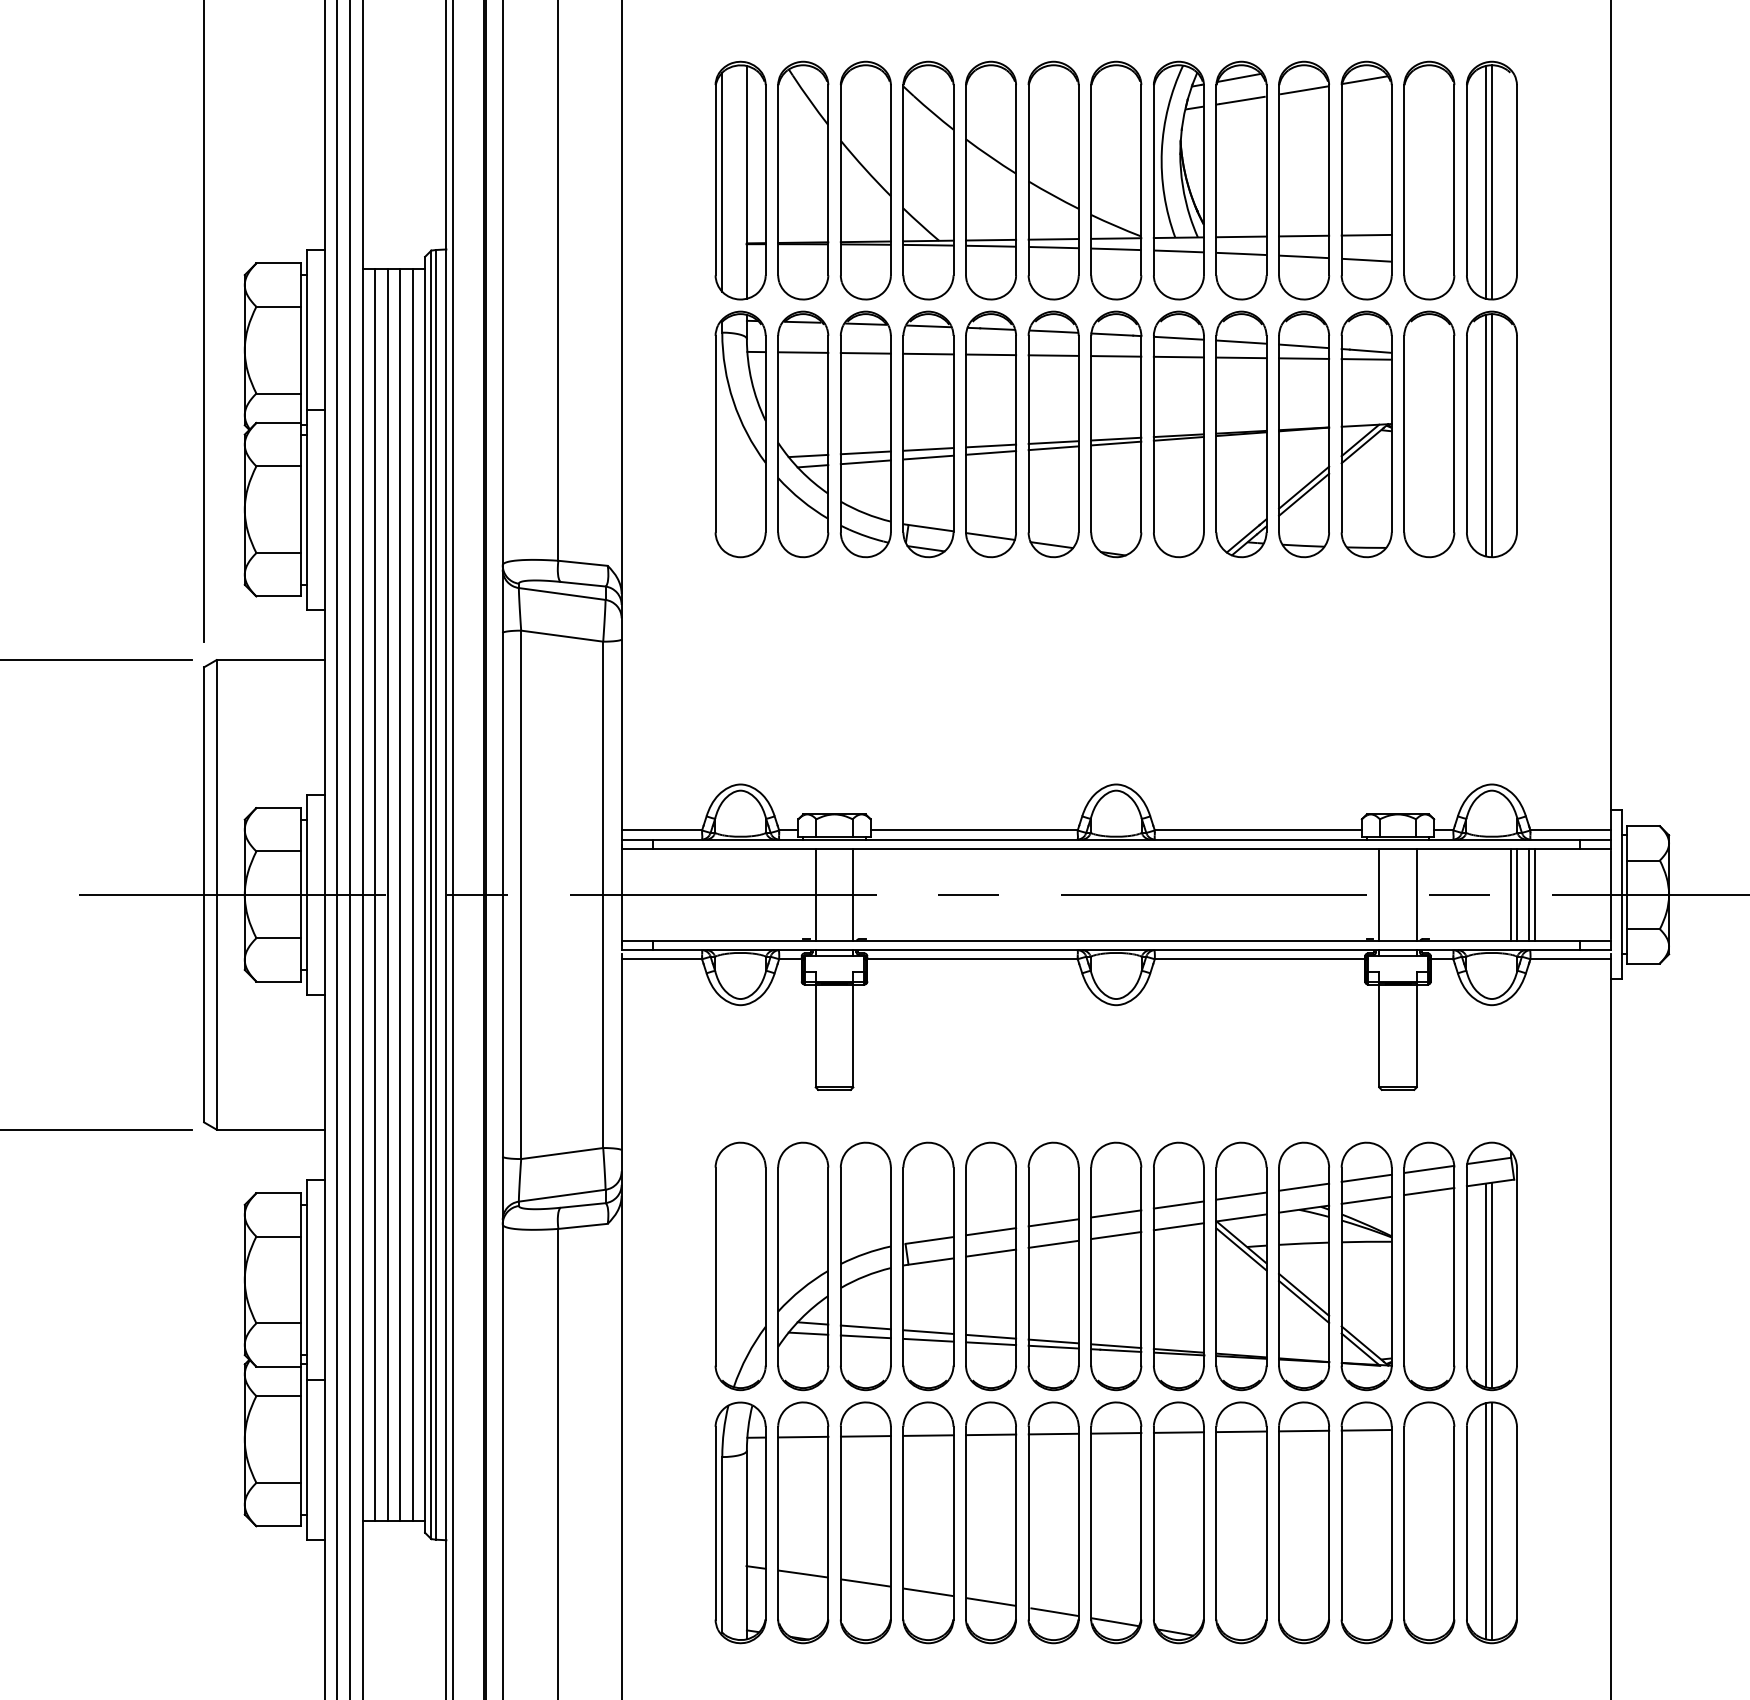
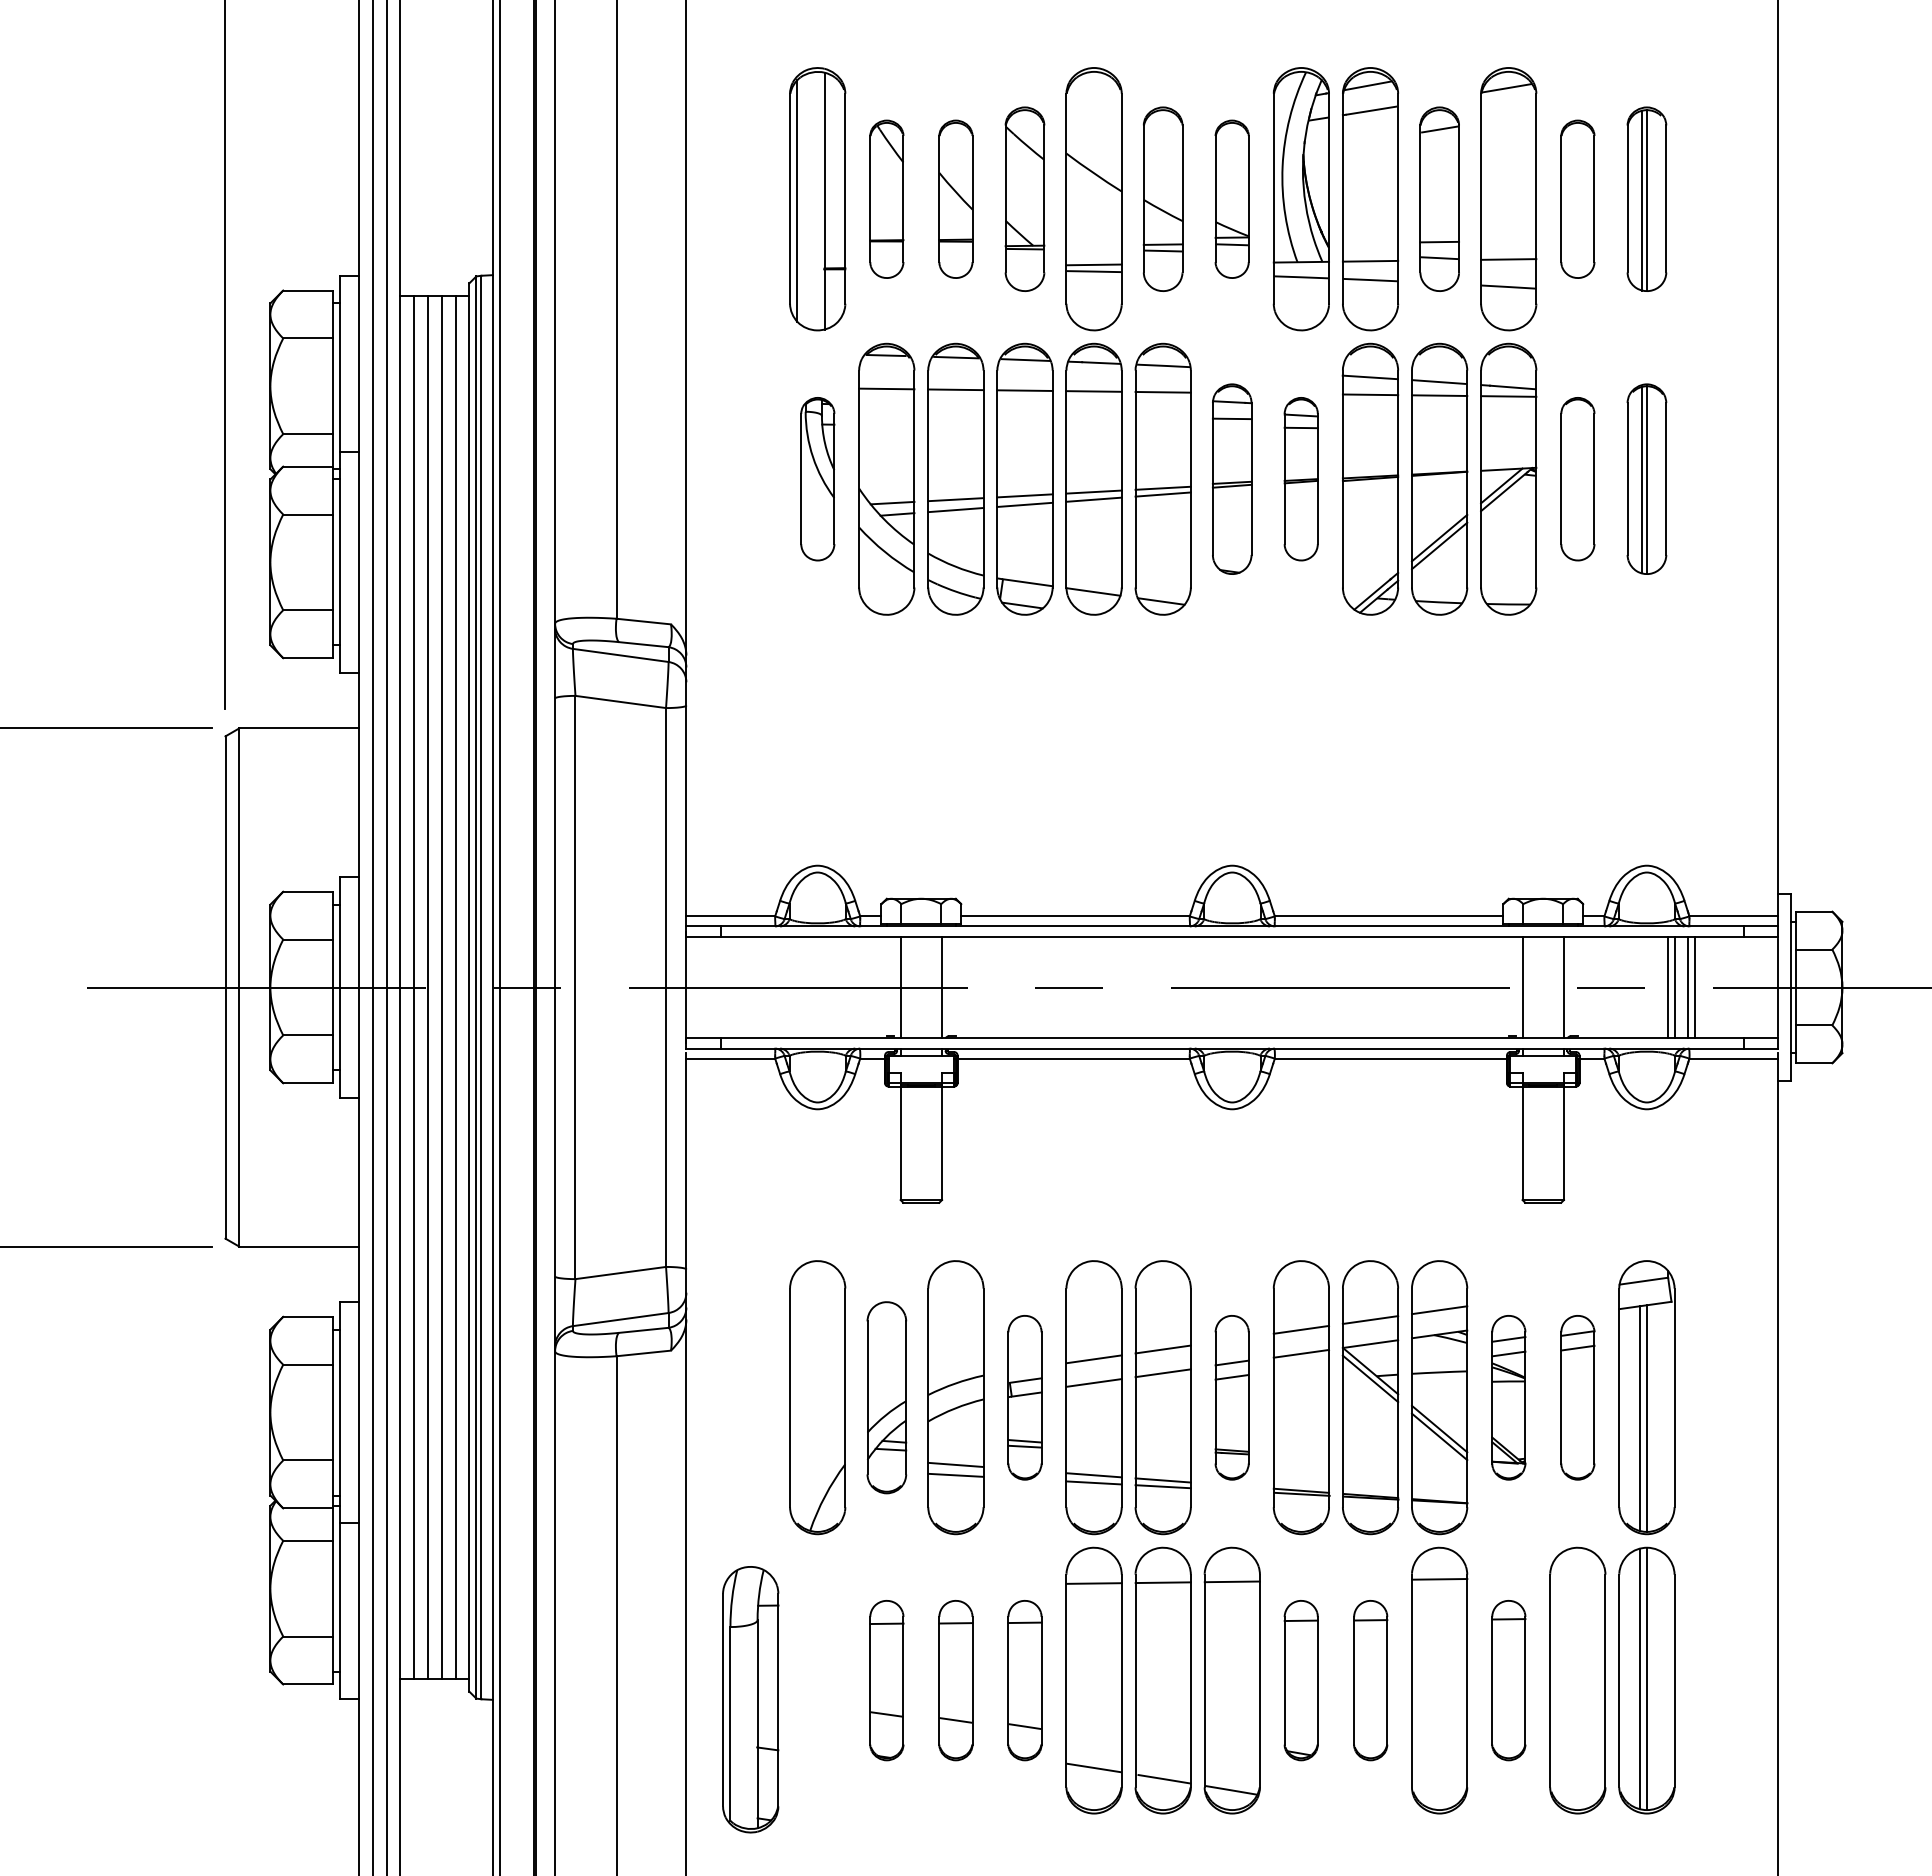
part: (802, 180) -> (886, 199), size x0.6
part: (865, 180) -> (955, 199), size x0.6
part: (928, 180) -> (1024, 199), size x0.7
part: (1053, 180) -> (1162, 199), size x0.7
part: (1115, 180) -> (1231, 199), size x0.6
part: (1303, 180) -> (1439, 199), size x0.7
part: (1429, 180) -> (1577, 199), size x0.6
part: (1491, 180) -> (1646, 199), size x0.7
part: (740, 433) -> (817, 478), size x0.6
part: (1115, 433) -> (1231, 478), size x0.7
part: (1178, 433) -> (1300, 478), size x0.6
part: (1429, 433) -> (1577, 478), size x0.6
part: (1491, 433) -> (1646, 478), size x0.7
part: (802, 1266) -> (886, 1397), size x0.7
part: (928, 1266) -> (1024, 1397), size x0.6
part: (1115, 1266) -> (1231, 1397), size x0.6
part: (1366, 1266) -> (1508, 1397), size x0.6
part: (1429, 1266) -> (1577, 1397), size x0.6
part: (740, 1522) -> (750, 1699), moved
part: (802, 1522) -> (886, 1680), size x0.6
part: (865, 1522) -> (955, 1680), size x0.6
part: (928, 1522) -> (1024, 1680), size x0.6
part: (1178, 1522) -> (1300, 1680), size x0.6
part: (1241, 1522) -> (1370, 1680), size x0.6
part: (1366, 1522) -> (1508, 1680), size x0.6

